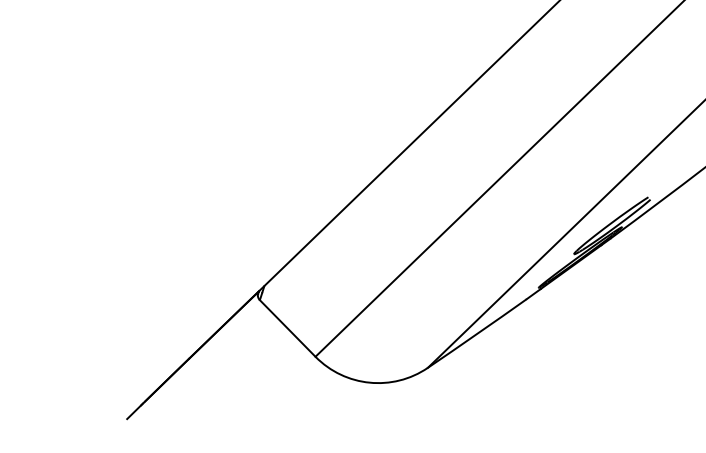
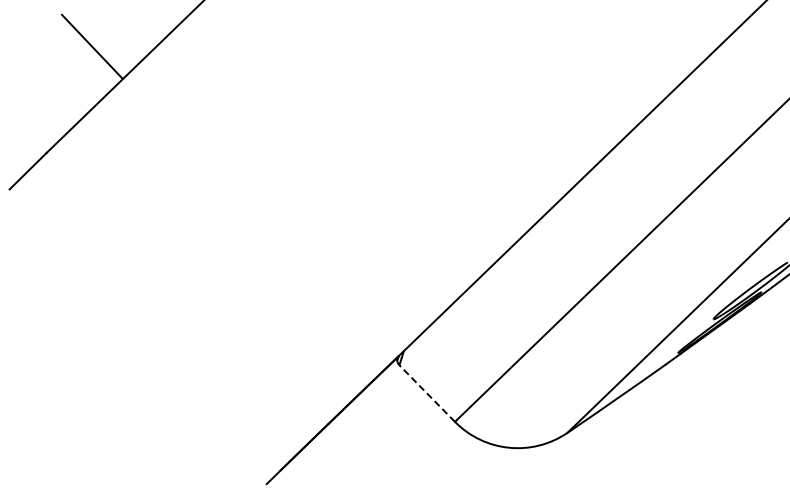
line: (288, 328) -> (427, 393), solid -> dashed

